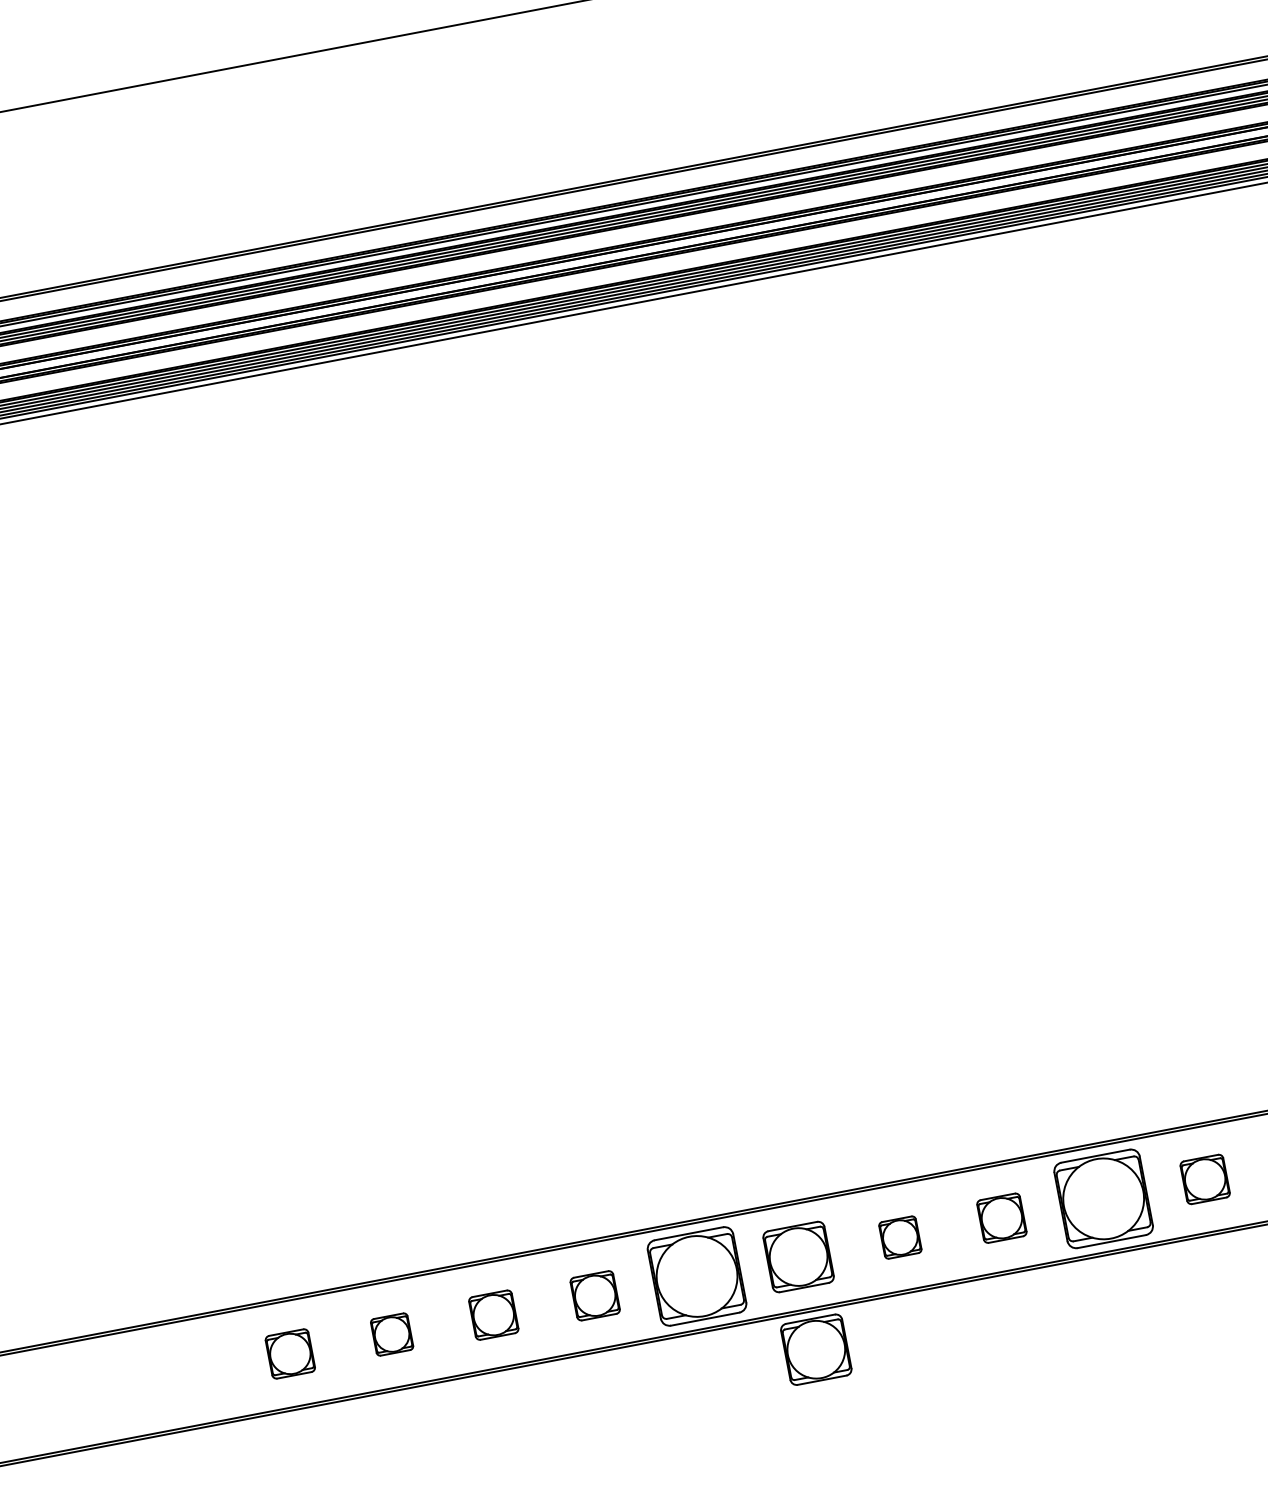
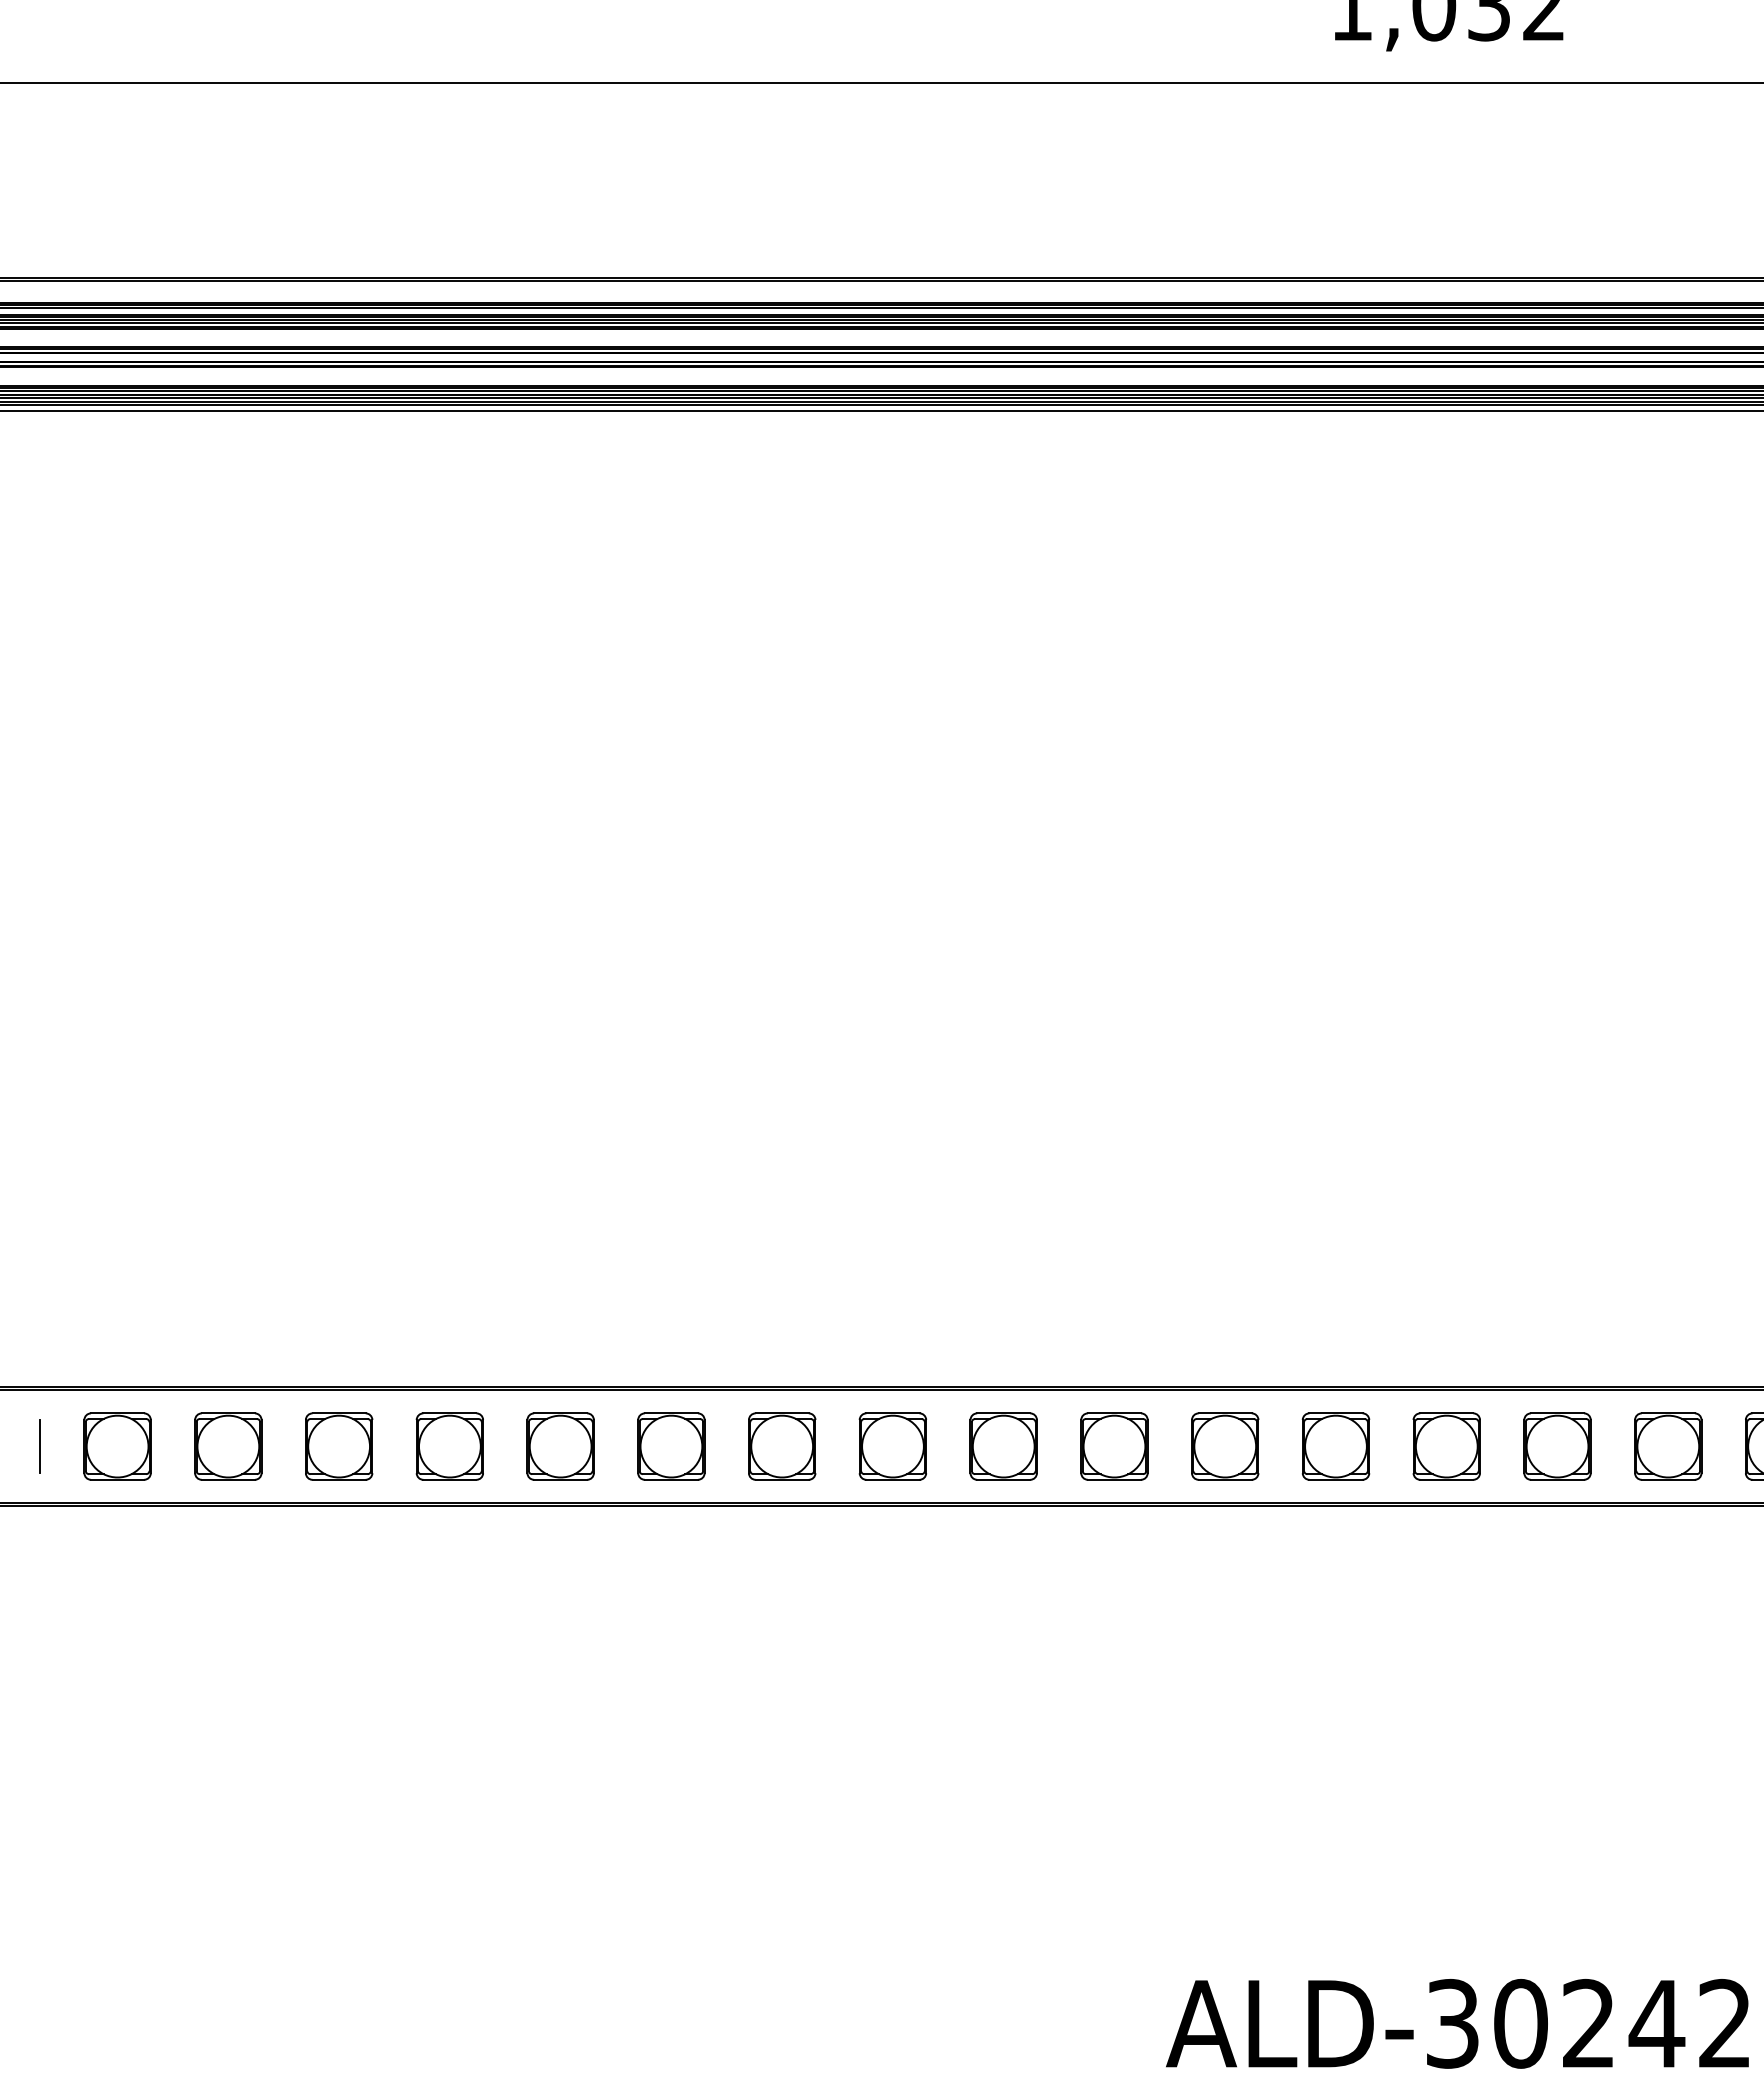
part: (1205, 1179) -> (1114, 1446), size x1.43
part: (1103, 1198) -> (1003, 1446), size x0.71
part: (1001, 1218) -> (892, 1446), size x1.43
part: (900, 1237) -> (782, 1446), size x1.67
part: (696, 1276) -> (560, 1446), size x0.71
part: (594, 1295) -> (449, 1446), size x1.43
part: (494, 1315) -> (339, 1446), size x1.43
part: (392, 1334) -> (228, 1446), size x1.67
part: (816, 1349) -> (671, 1547), removed
part: (290, 1353) -> (117, 1446), size x1.43
line: (219, 1367) -> (40, 1446), added

